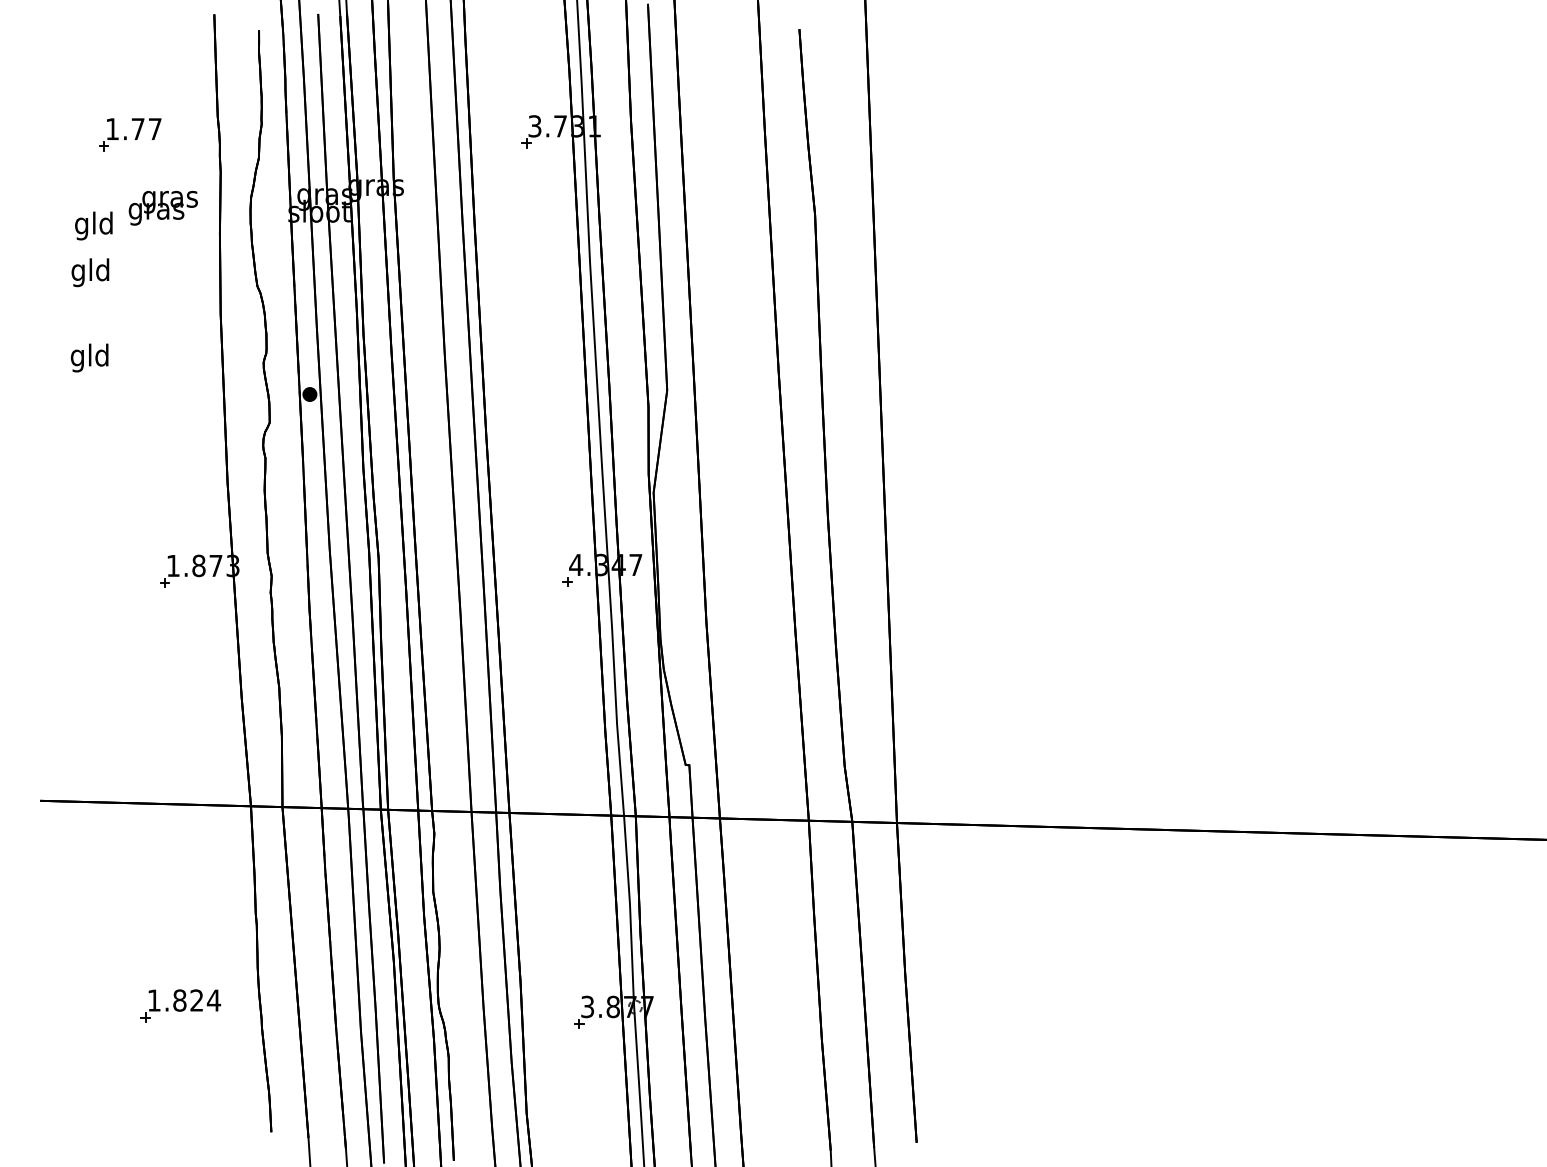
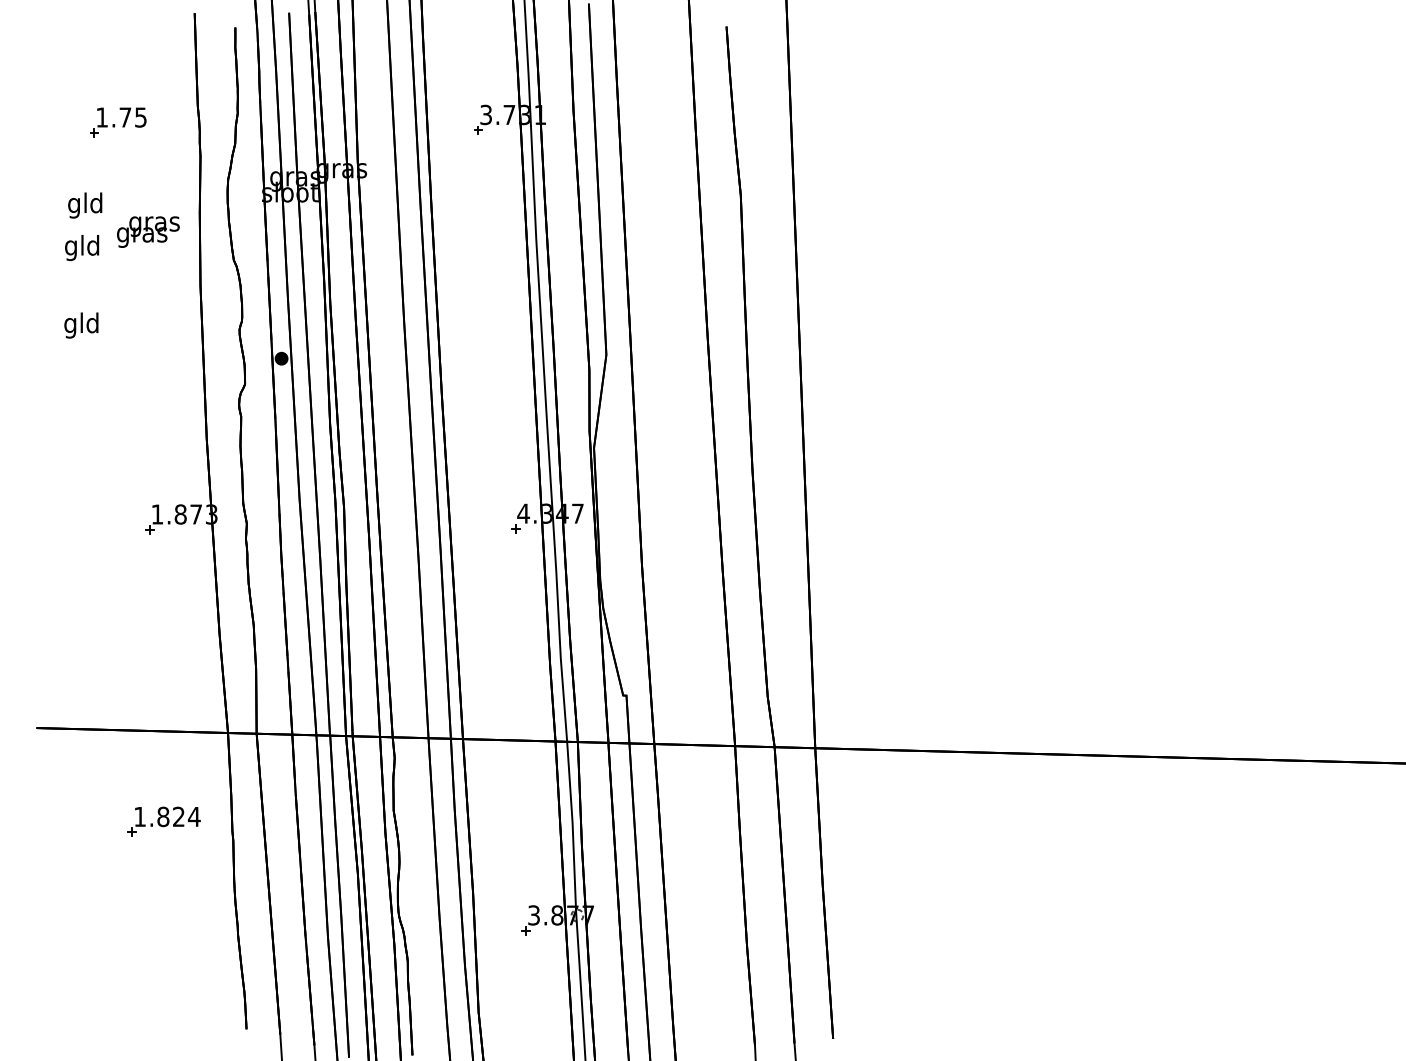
text: (154, 129) -> (140, 117), 1.77 -> 1.75
text: (162, 207) -> (147, 231), moved
part: (180, 1005) -> (163, 821), moved

